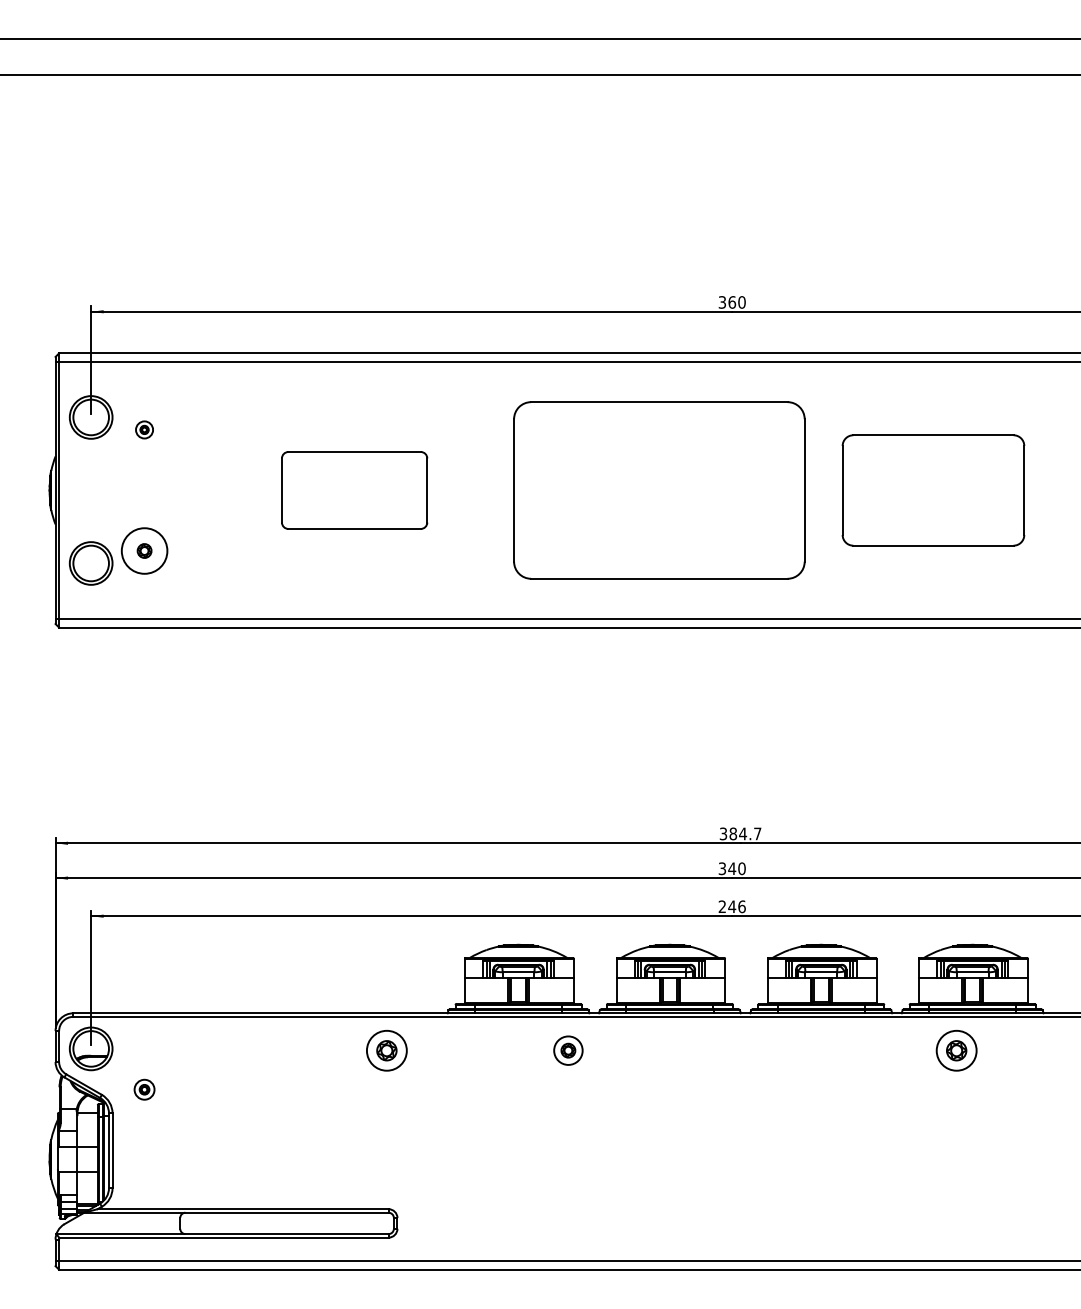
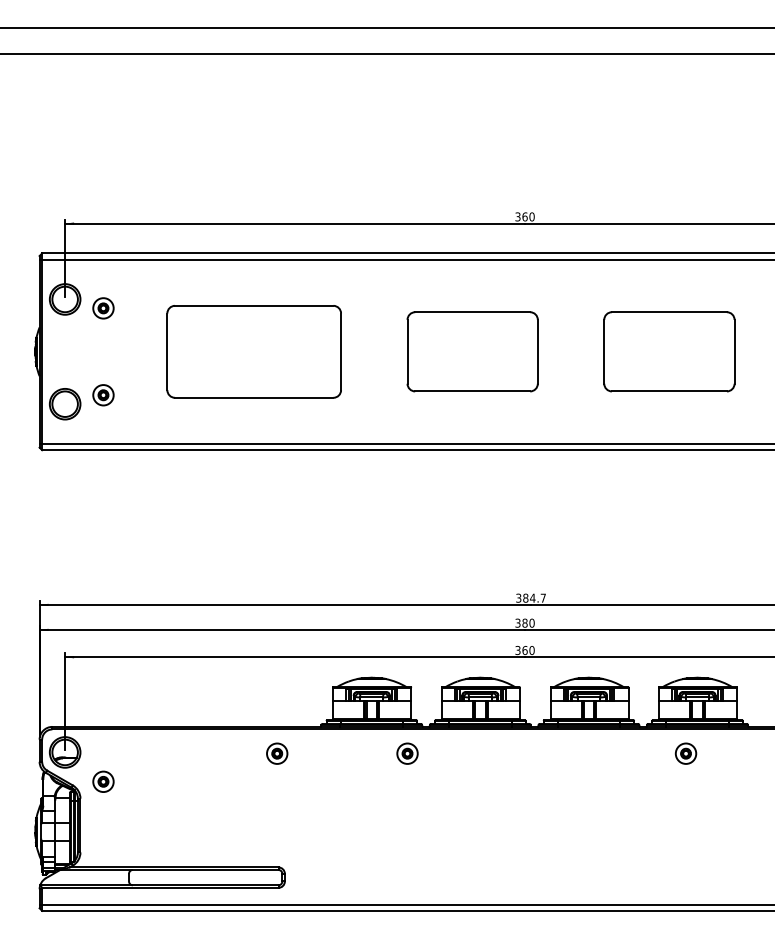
part: (144, 429) -> (103, 308), size x1.67
part: (354, 490) -> (254, 351), size x1.67
part: (658, 490) -> (472, 351), size x0.62
circle: (144, 550) -> (103, 394), size x0.62
text: (732, 868) -> (525, 623), 340 -> 380
text: (731, 906) -> (524, 650), 246 -> 360
part: (386, 1050) -> (277, 753), size x0.71
part: (956, 1050) -> (685, 753), size x0.71
part: (144, 1089) -> (103, 781), size x1.43

